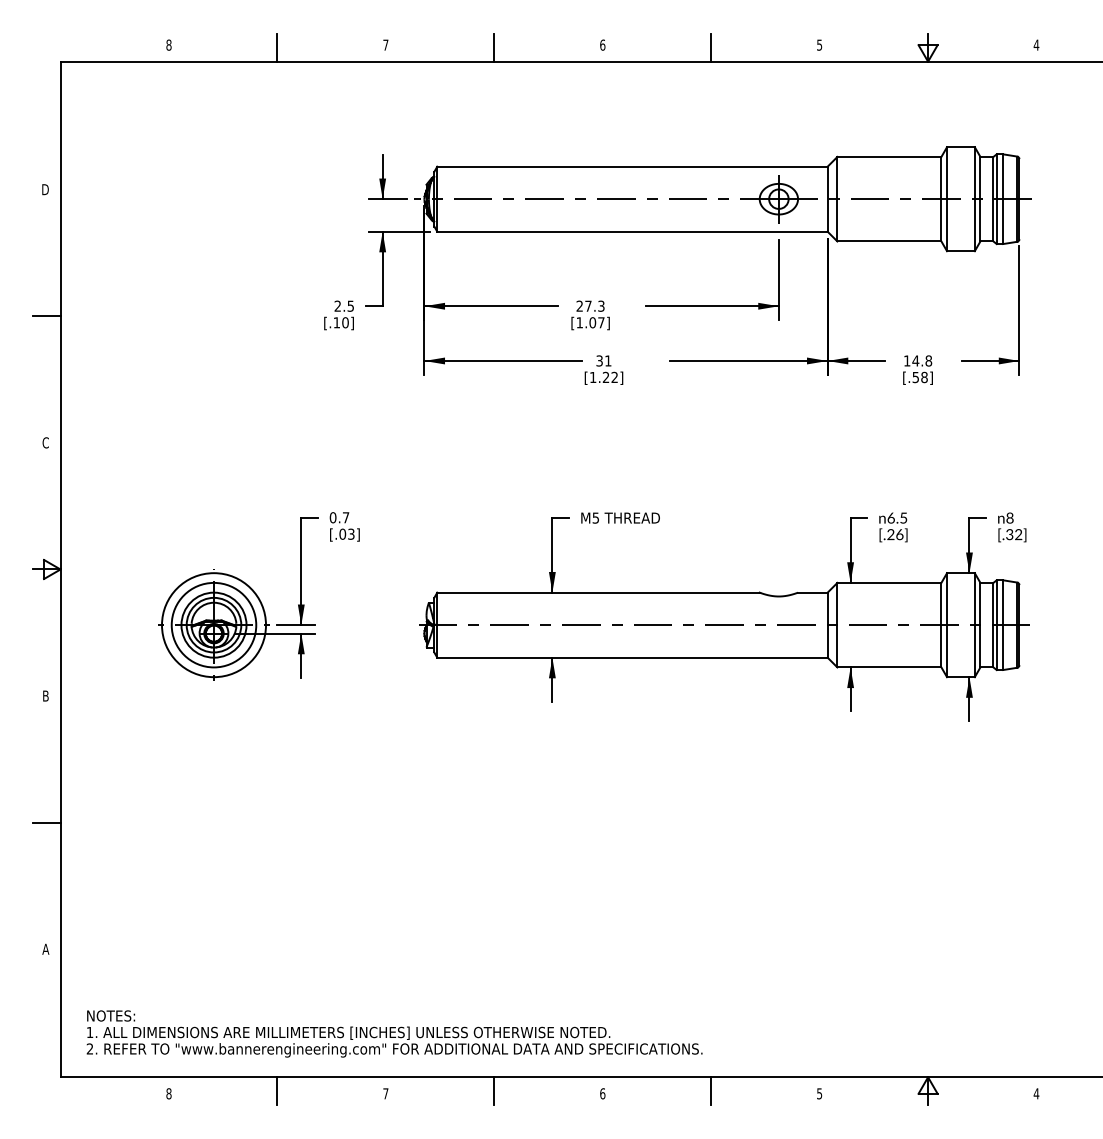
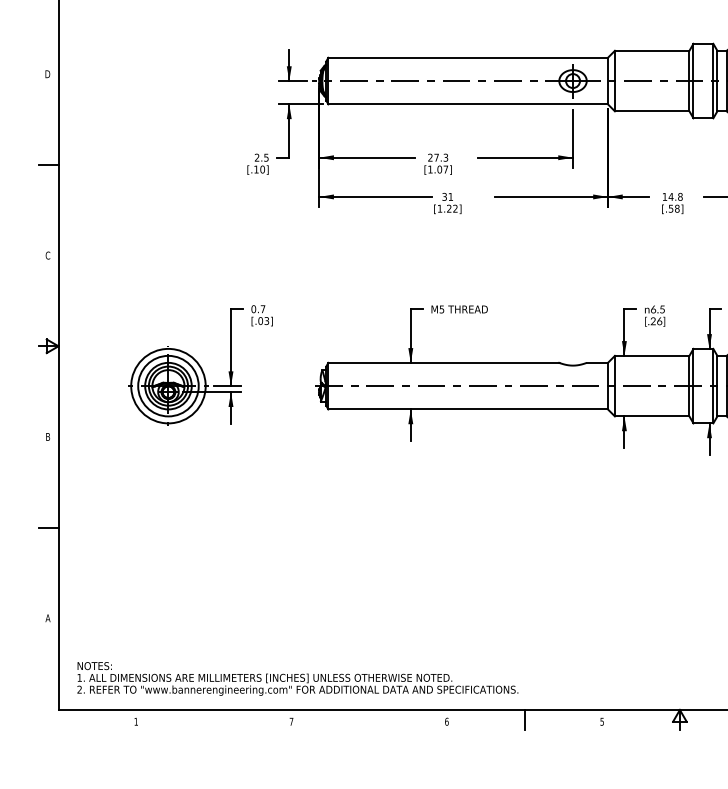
line: (277, 1090) -> (213, 719), removed
line: (494, 1090) -> (369, 719), removed
text: (168, 1093) -> (135, 721), 8 -> 1

